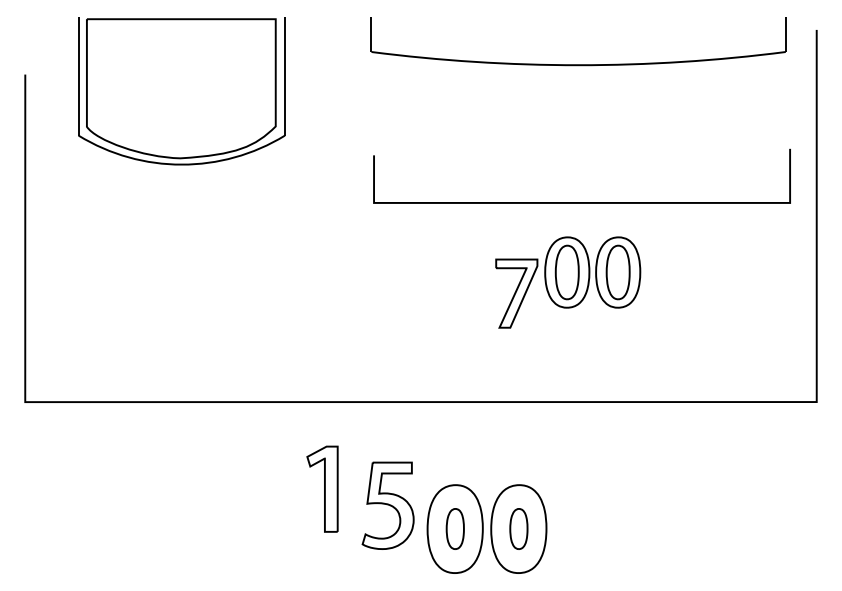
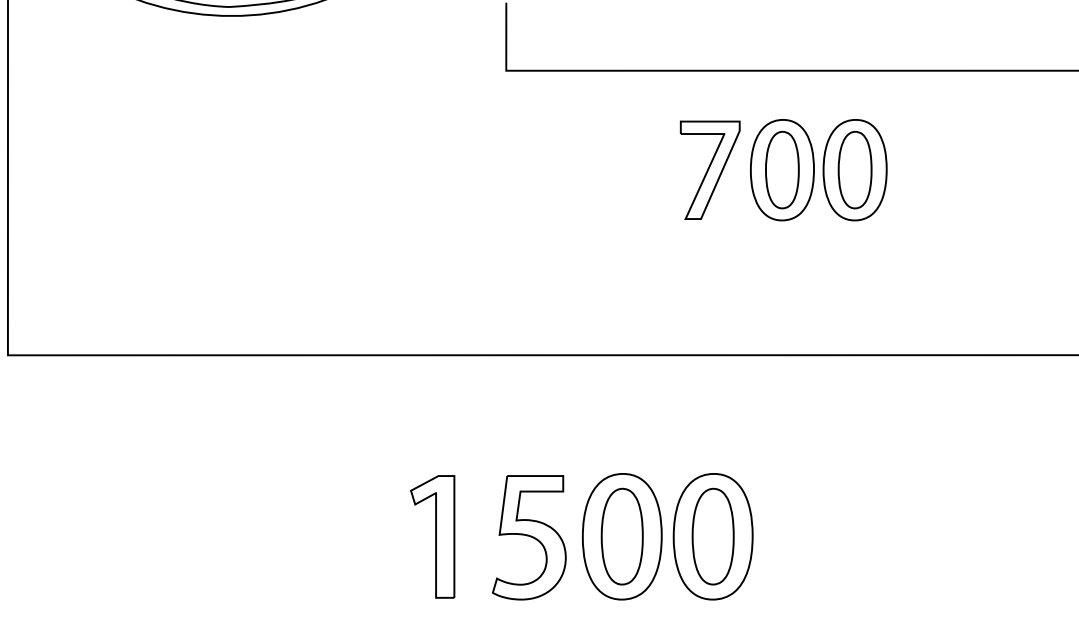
part: (516, 293) -> (709, 170), moved
part: (322, 488) -> (432, 535), moved
part: (387, 505) -> (528, 537), moved
part: (455, 528) -> (622, 535), size x1.67
part: (518, 528) -> (712, 535), size x1.67

